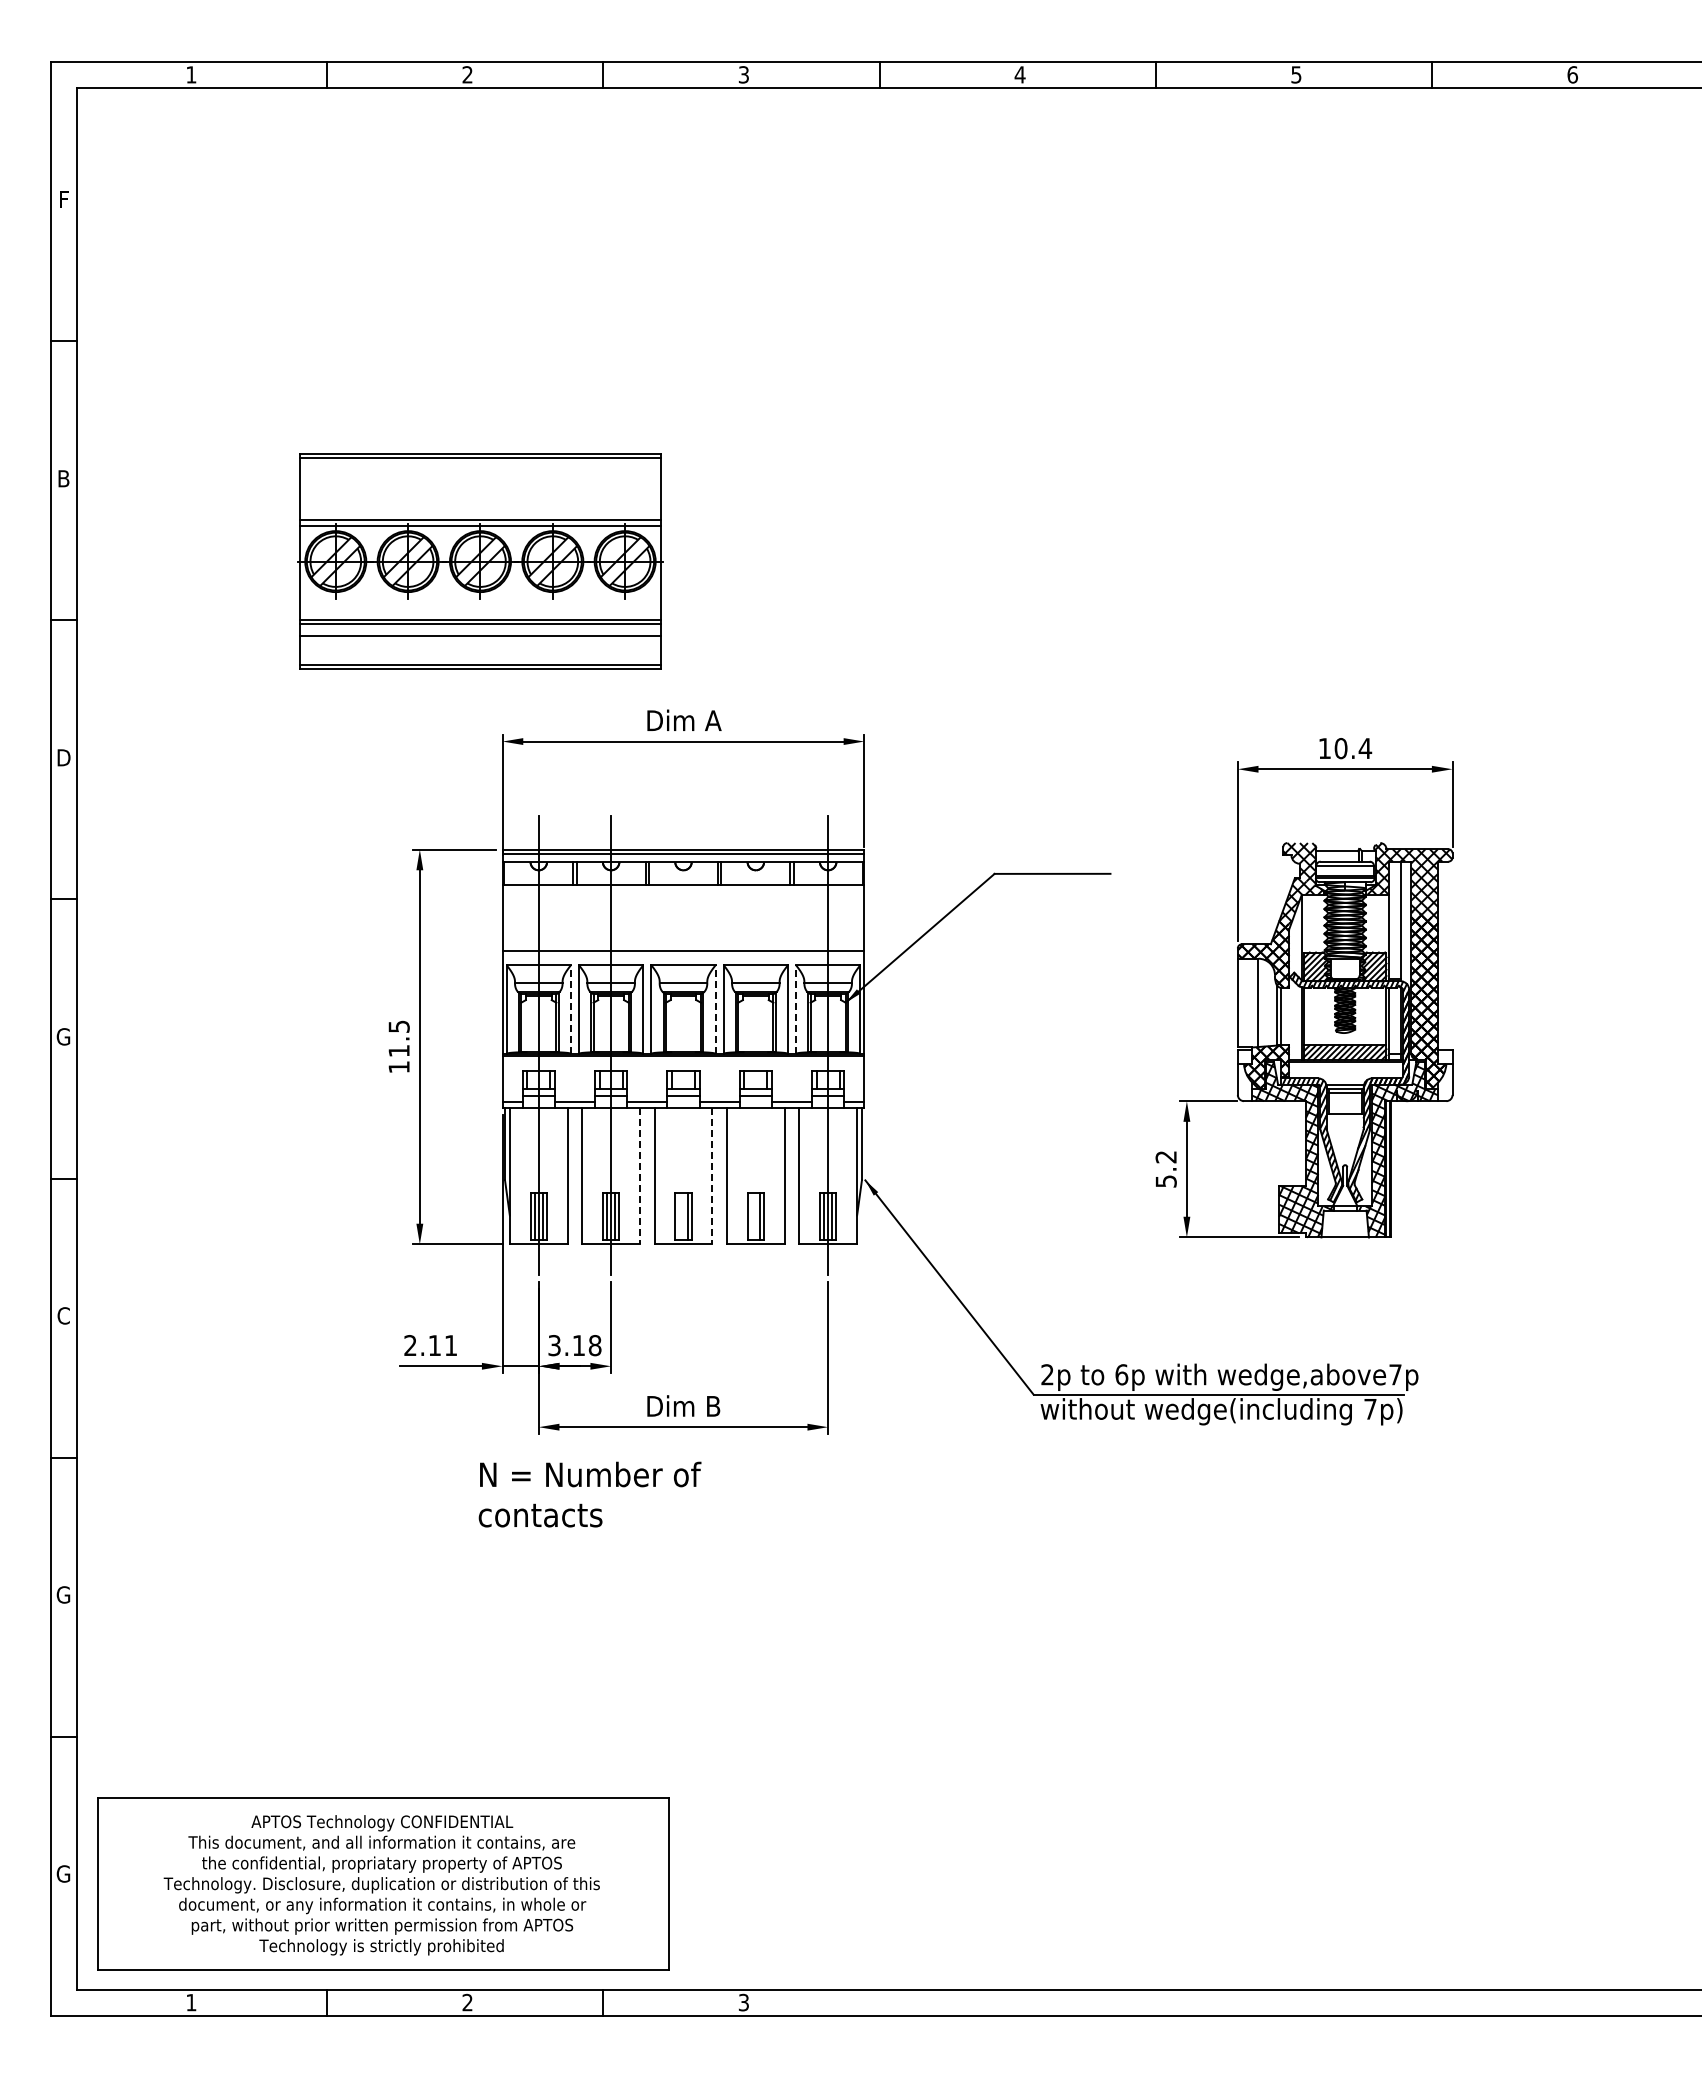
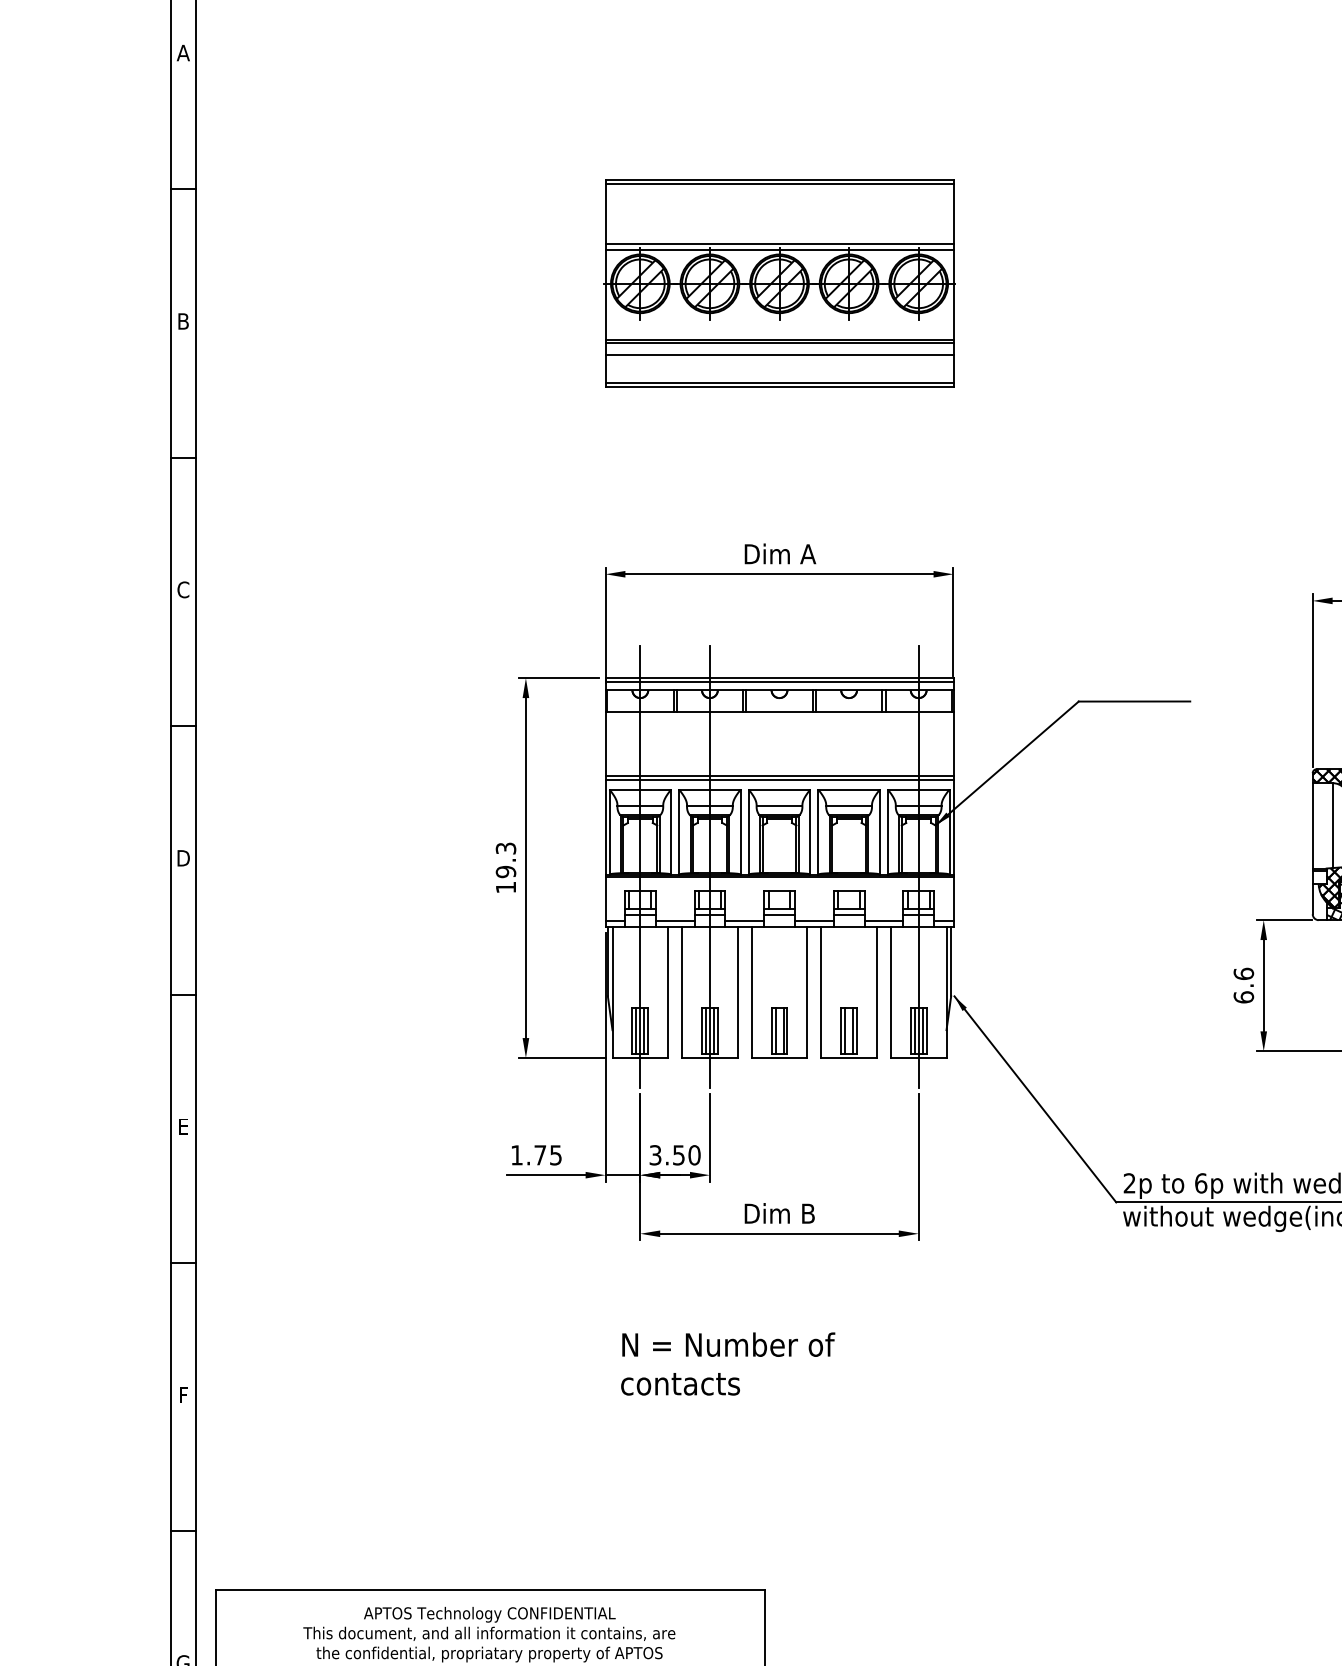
text: (63, 199) -> (183, 52), F -> A
part: (480, 561) -> (779, 283), moved
text: (63, 757) -> (183, 589), D -> C
line: (683, 955) -> (779, 780), added
line: (570, 1009) -> (670, 831), dashed -> solid
line: (715, 1009) -> (810, 831), dashed -> solid
line: (796, 1009) -> (888, 831), dashed -> solid
text: (63, 1036) -> (183, 857), G -> D
text: (398, 1038) -> (505, 859), 11.5 -> 19.3
text: (1165, 1168) -> (1243, 984), 5.2 -> 6.6
line: (640, 1176) -> (738, 992), dashed -> solid
line: (712, 1176) -> (807, 992), dashed -> solid
line: (679, 1216) -> (775, 1031), added
line: (751, 1216) -> (844, 1031), added
text: (63, 1315) -> (183, 1126), C -> E
text: (430, 1345) -> (536, 1155), 2.11 -> 1.75
text: (586, 1345) -> (686, 1155), 3.18 -> 3.50
text: (589, 1494) -> (727, 1363), moved
text: (63, 1594) -> (183, 1394), G -> F

